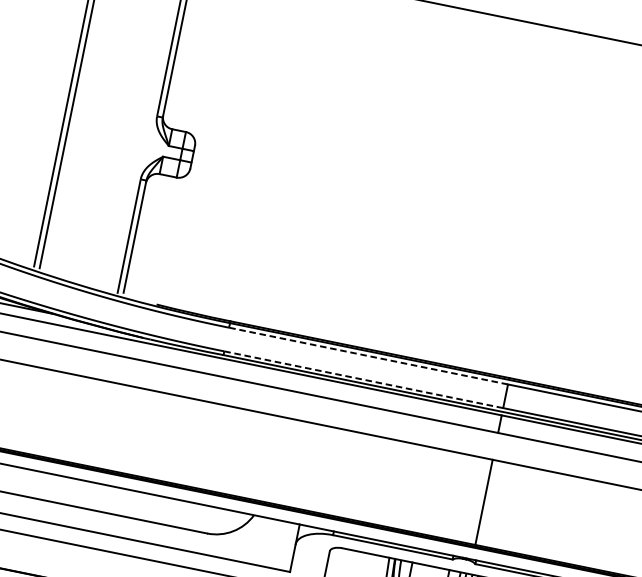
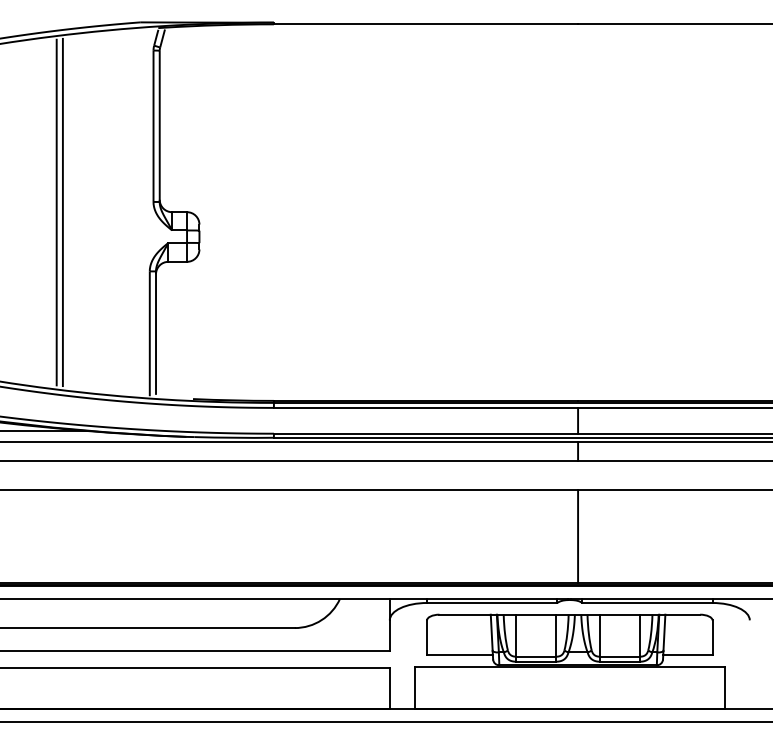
line: (368, 355) -> (425, 407), dashed -> solid
line: (364, 379) -> (426, 433), dashed -> solid

